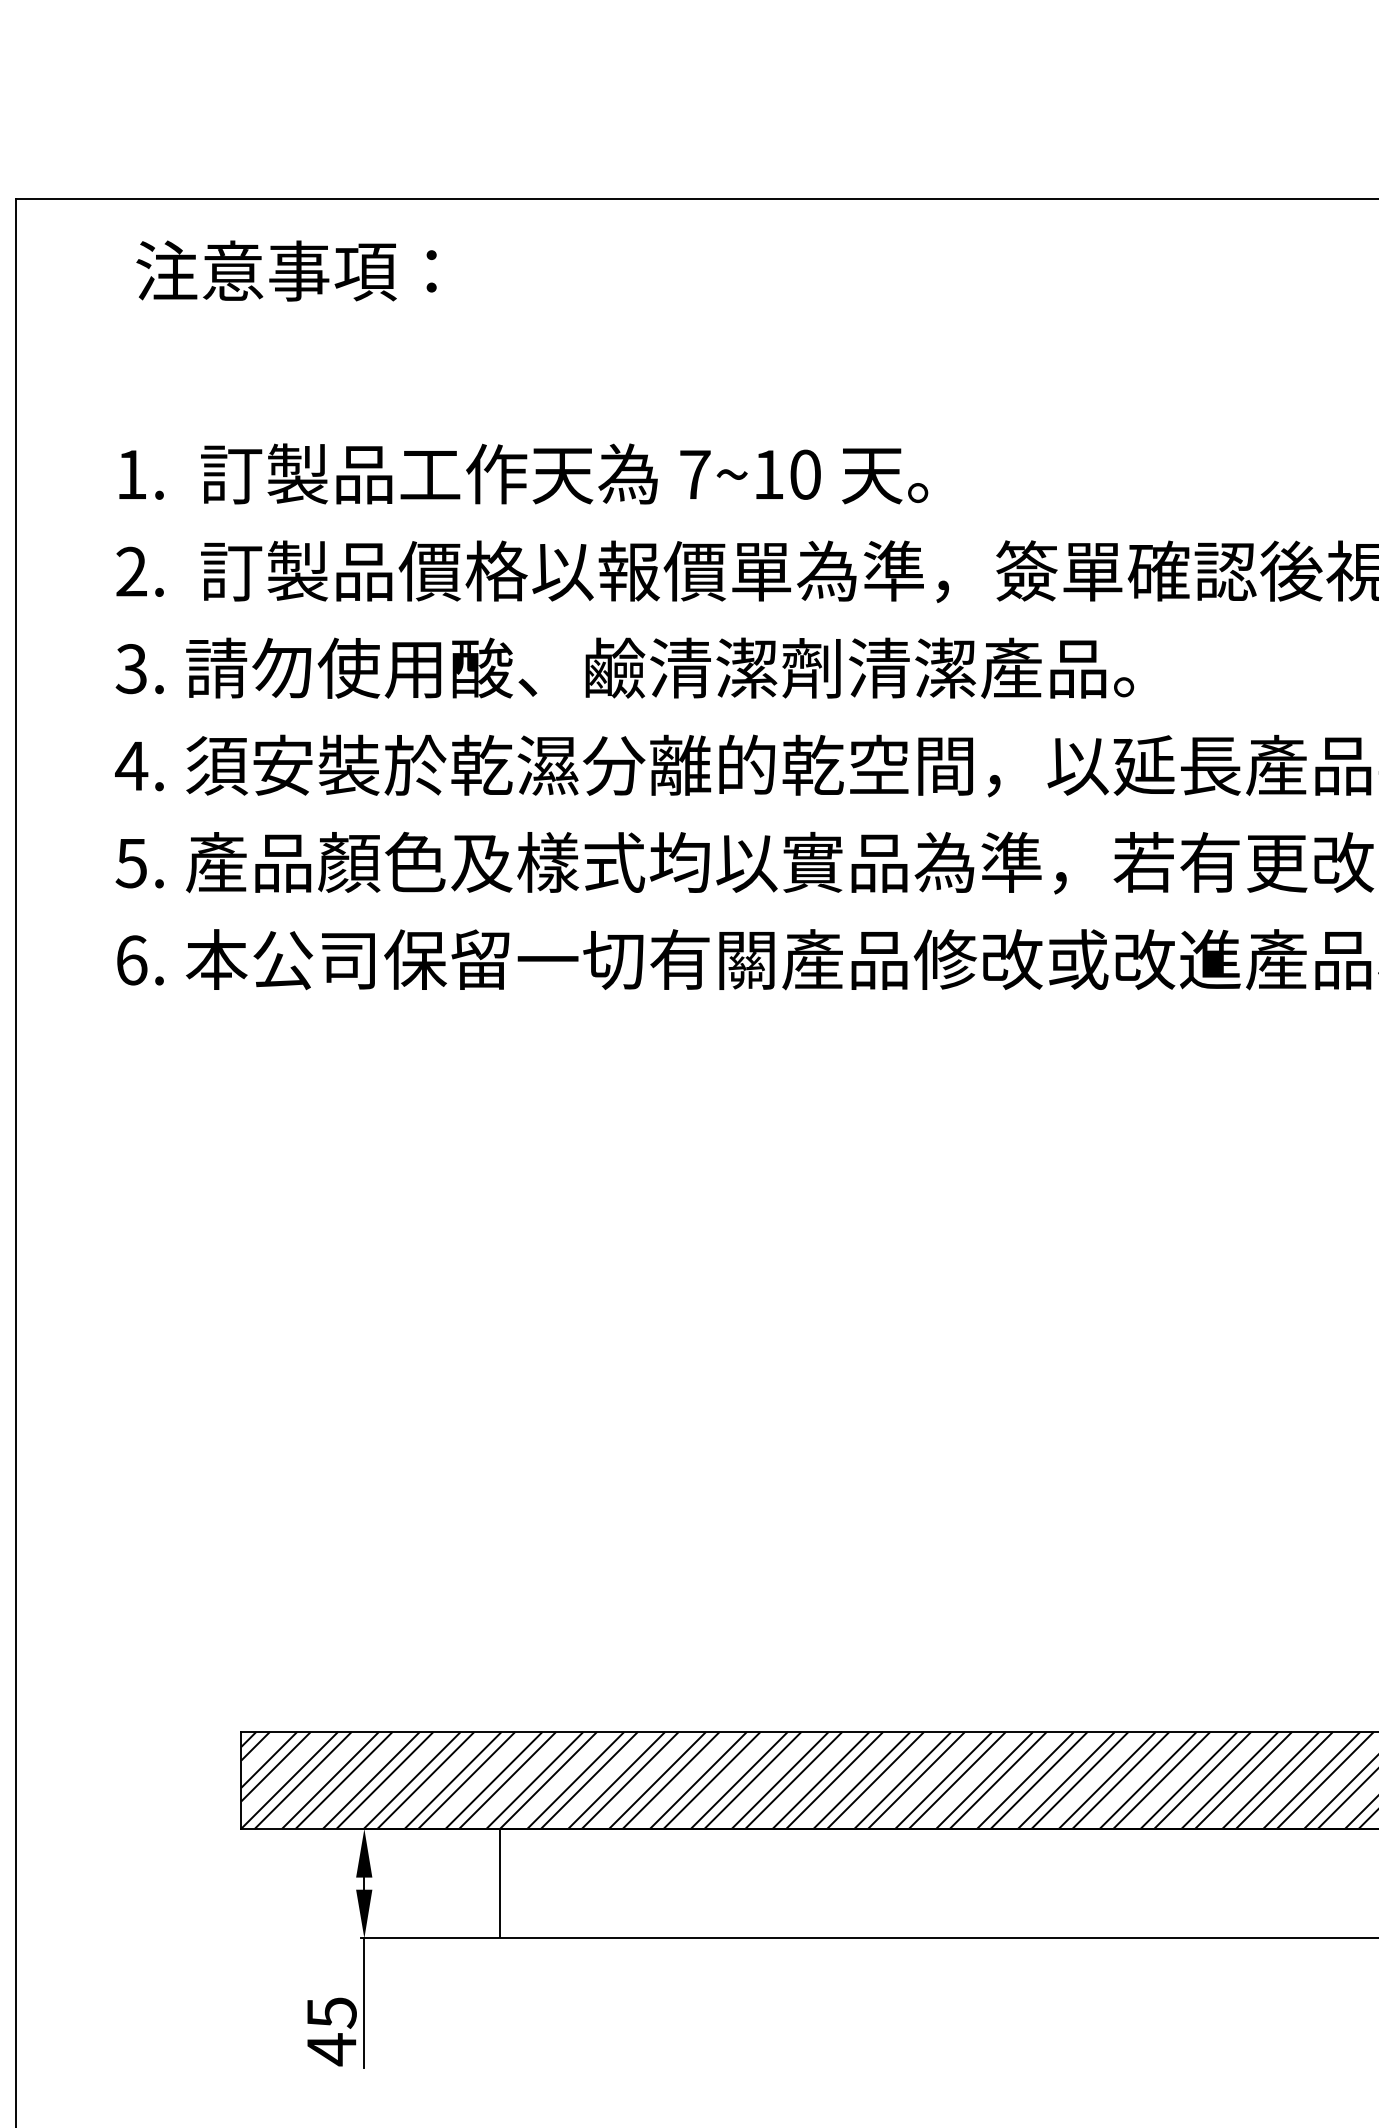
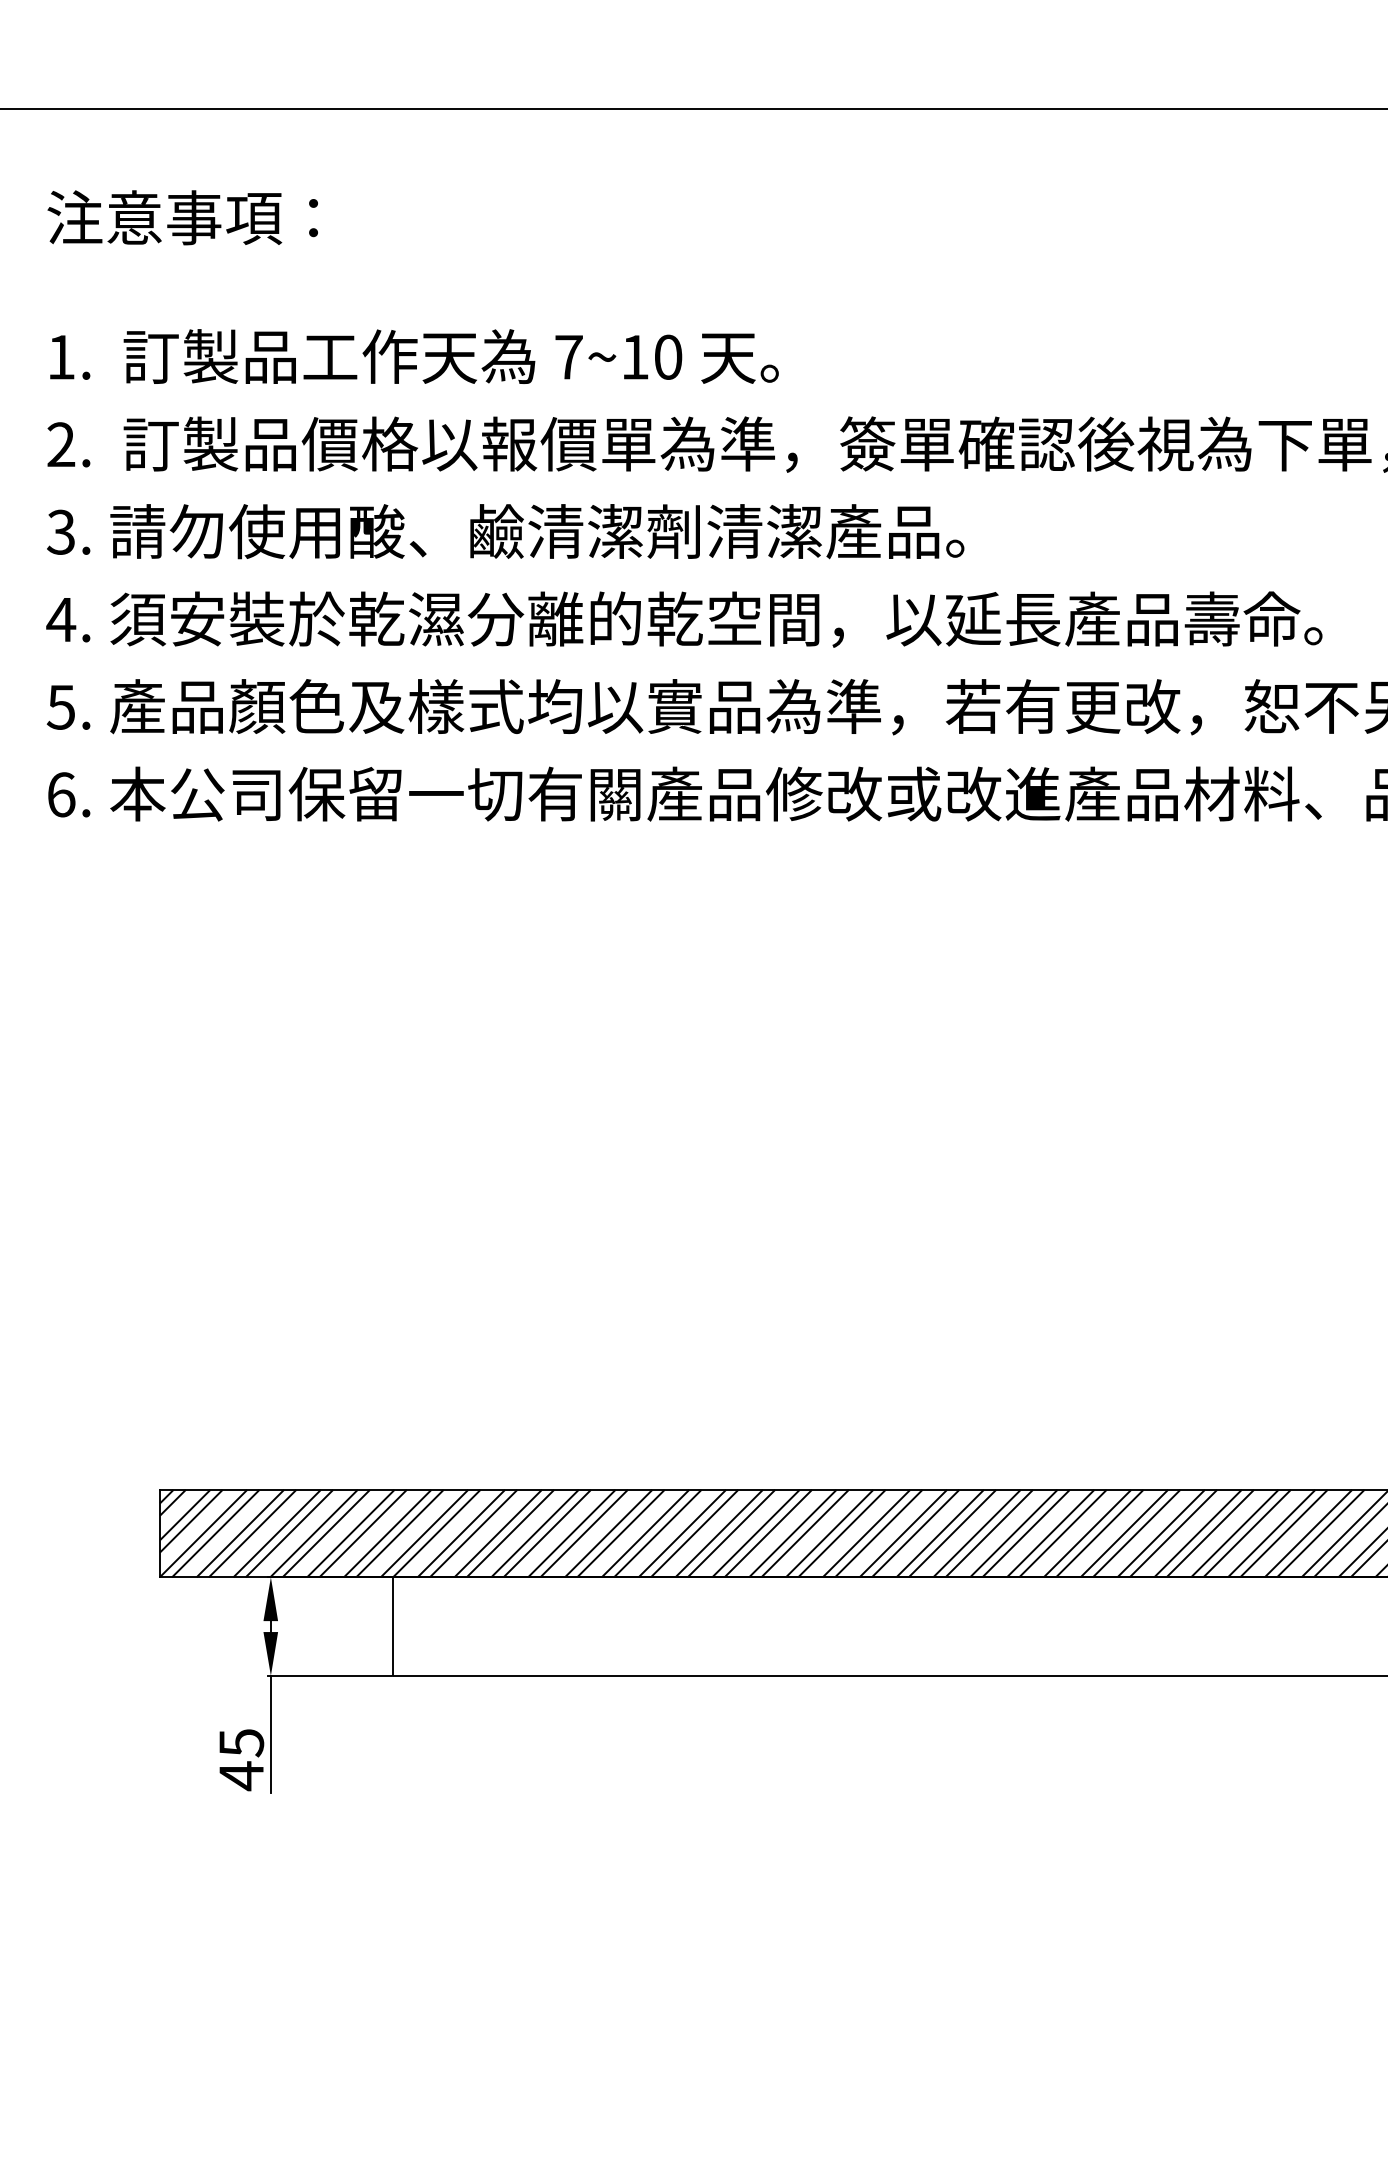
text: (286, 270) -> (182, 217), moved

